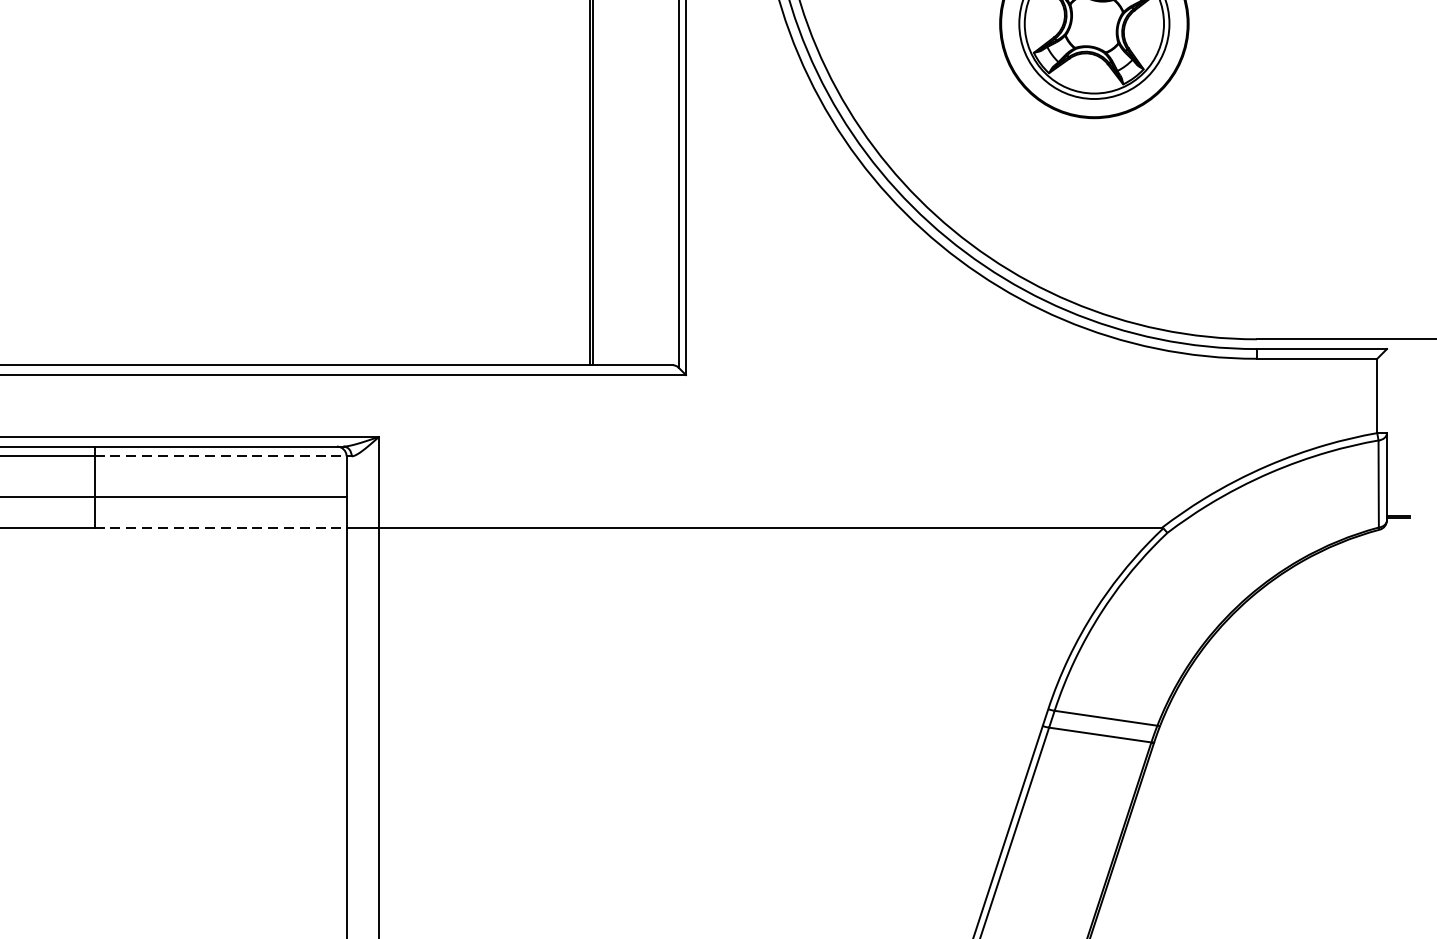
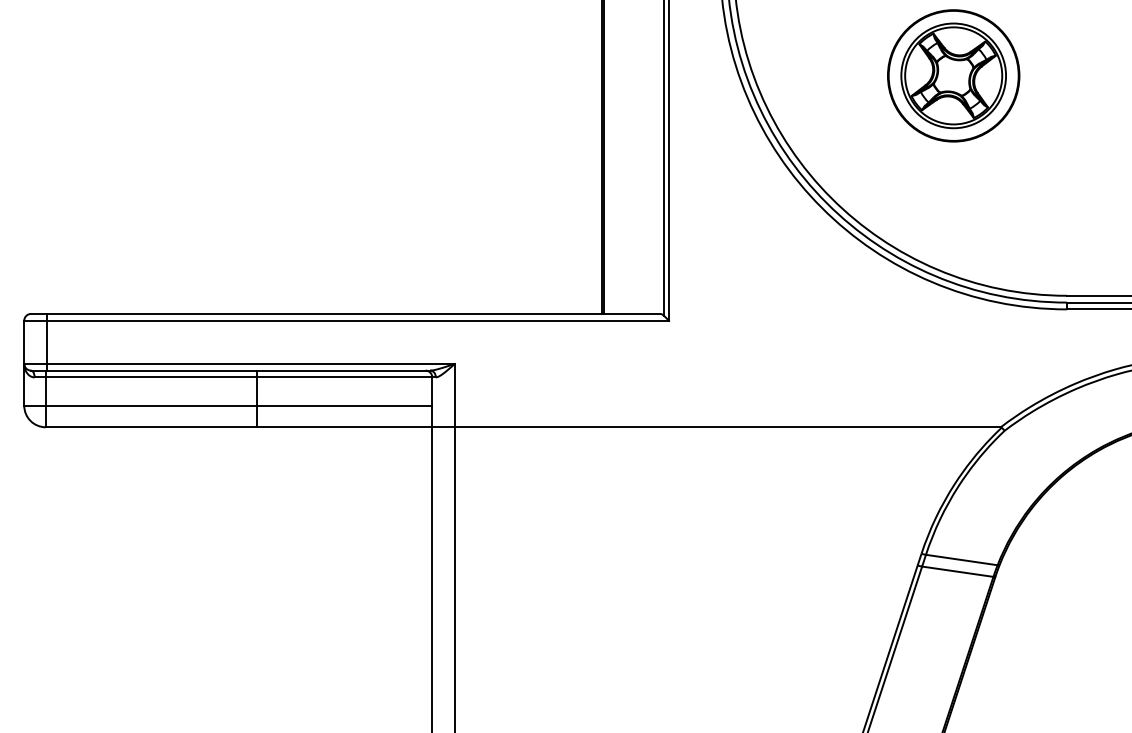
line: (220, 456) -> (344, 377), dashed -> solid
line: (220, 528) -> (344, 427), dashed -> solid

